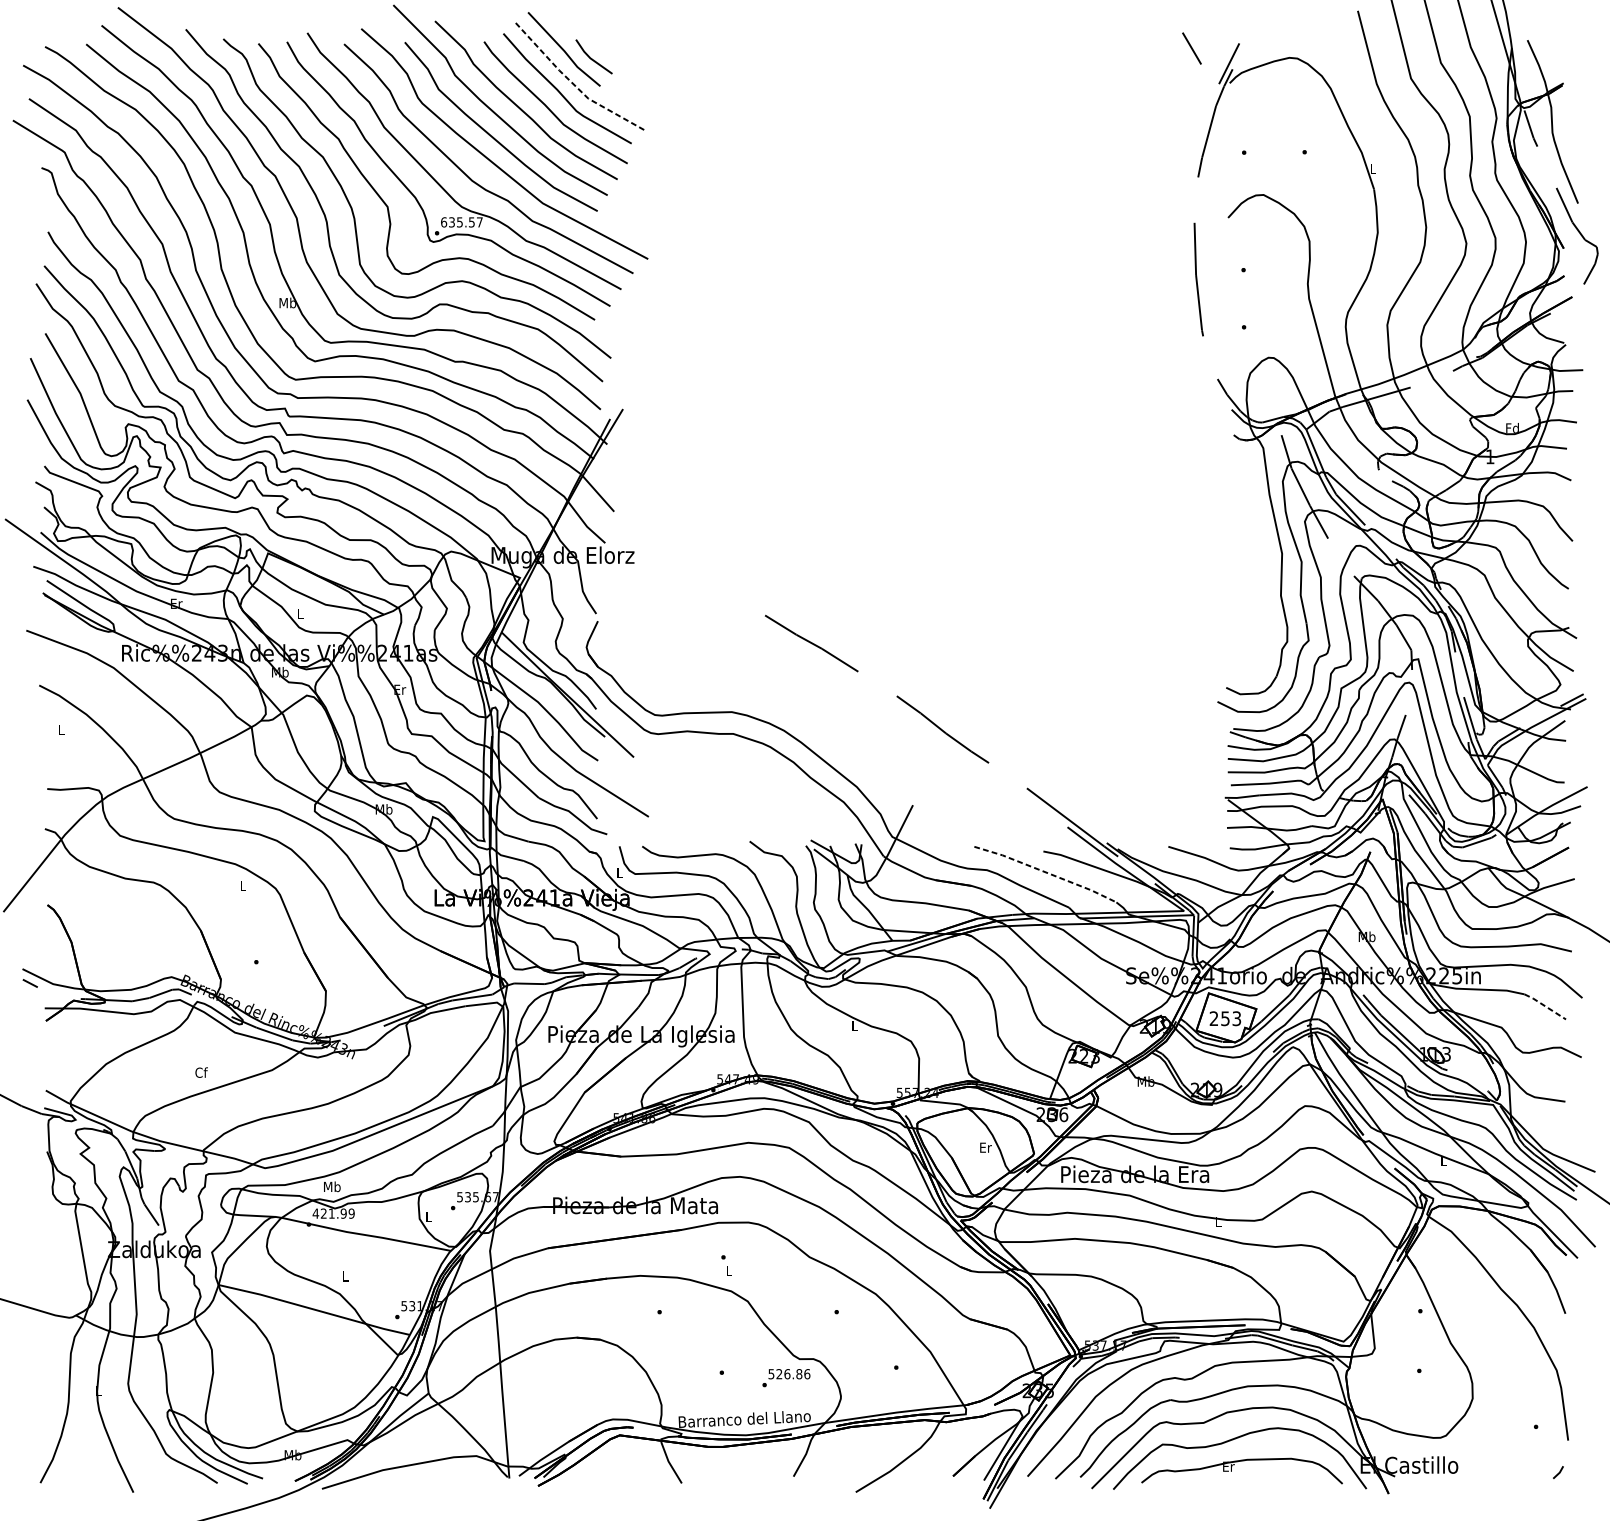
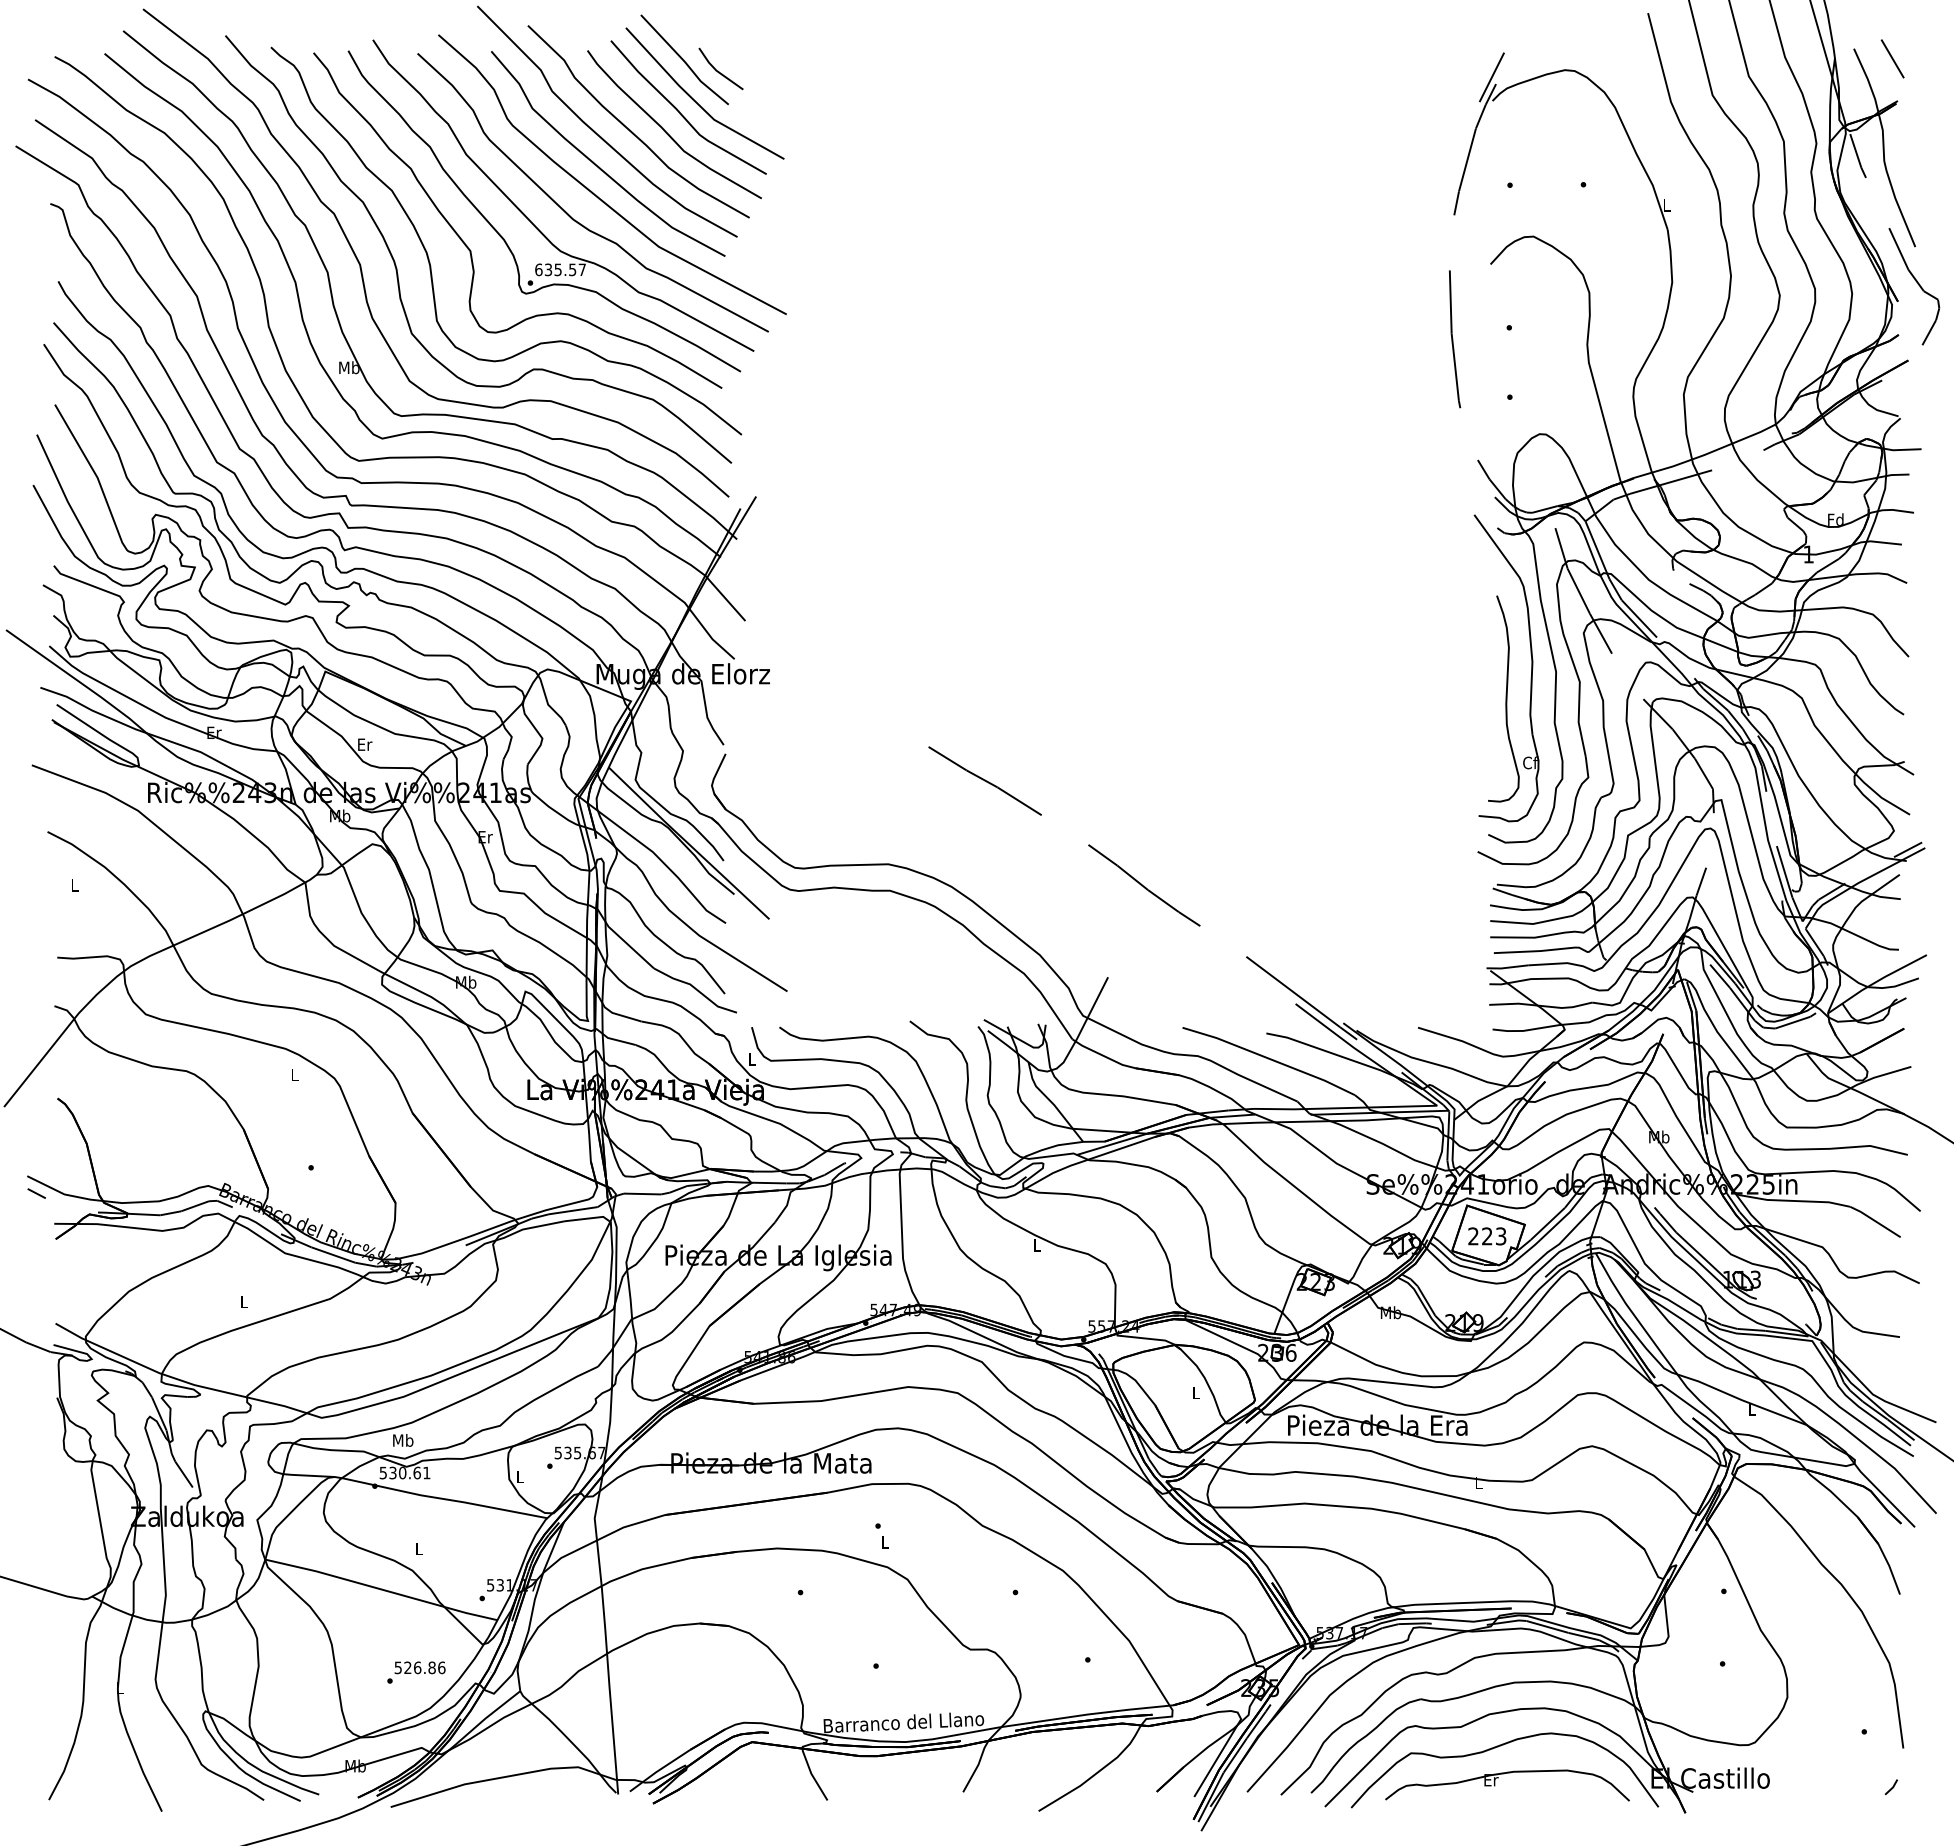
line: (1191, 48) -> (1892, 58), moved
line: (574, 85) -> (697, 103), dashed -> solid
part: (1241, 550) -> (1506, 668), added
text: (301, 613) -> (365, 744), L -> Er
line: (1046, 872) -> (1270, 1059), dashed -> solid
line: (1545, 1006) -> (1875, 1221), dashed -> solid
text: (1225, 1018) -> (1487, 1236), 253 -> 223
text: (201, 1072) -> (244, 1301), Cf -> L
text: (985, 1147) -> (1196, 1392), Er -> L
text: (333, 1213) -> (404, 1472), 421.99 -> 530.61
text: (786, 1378) -> (416, 1672), moved

